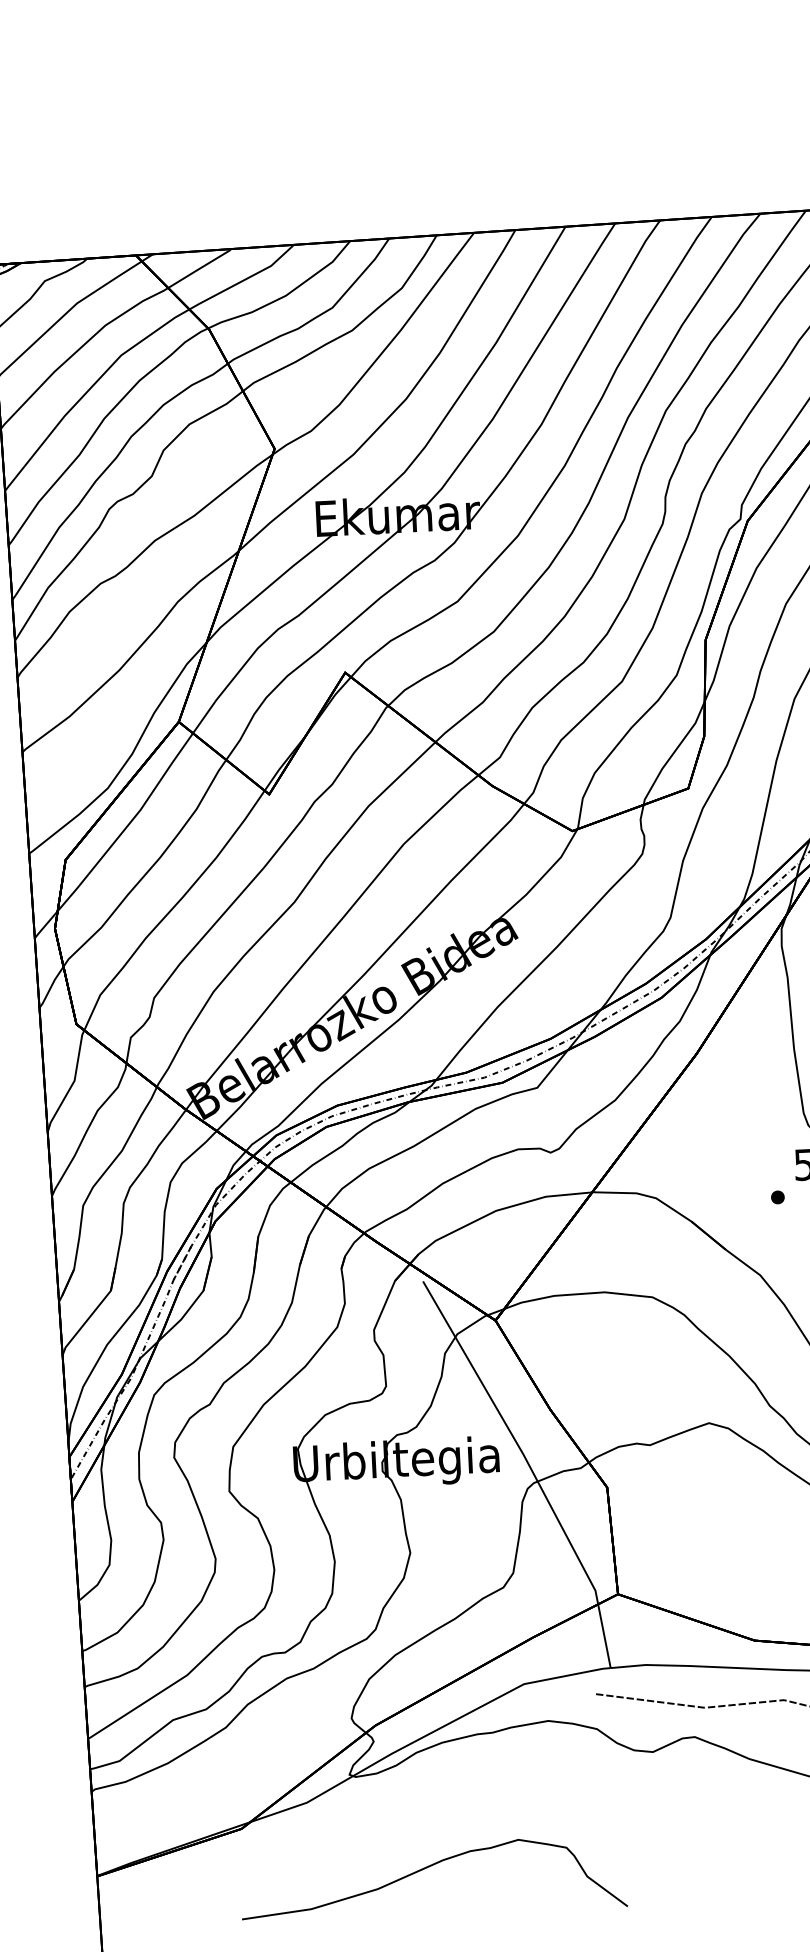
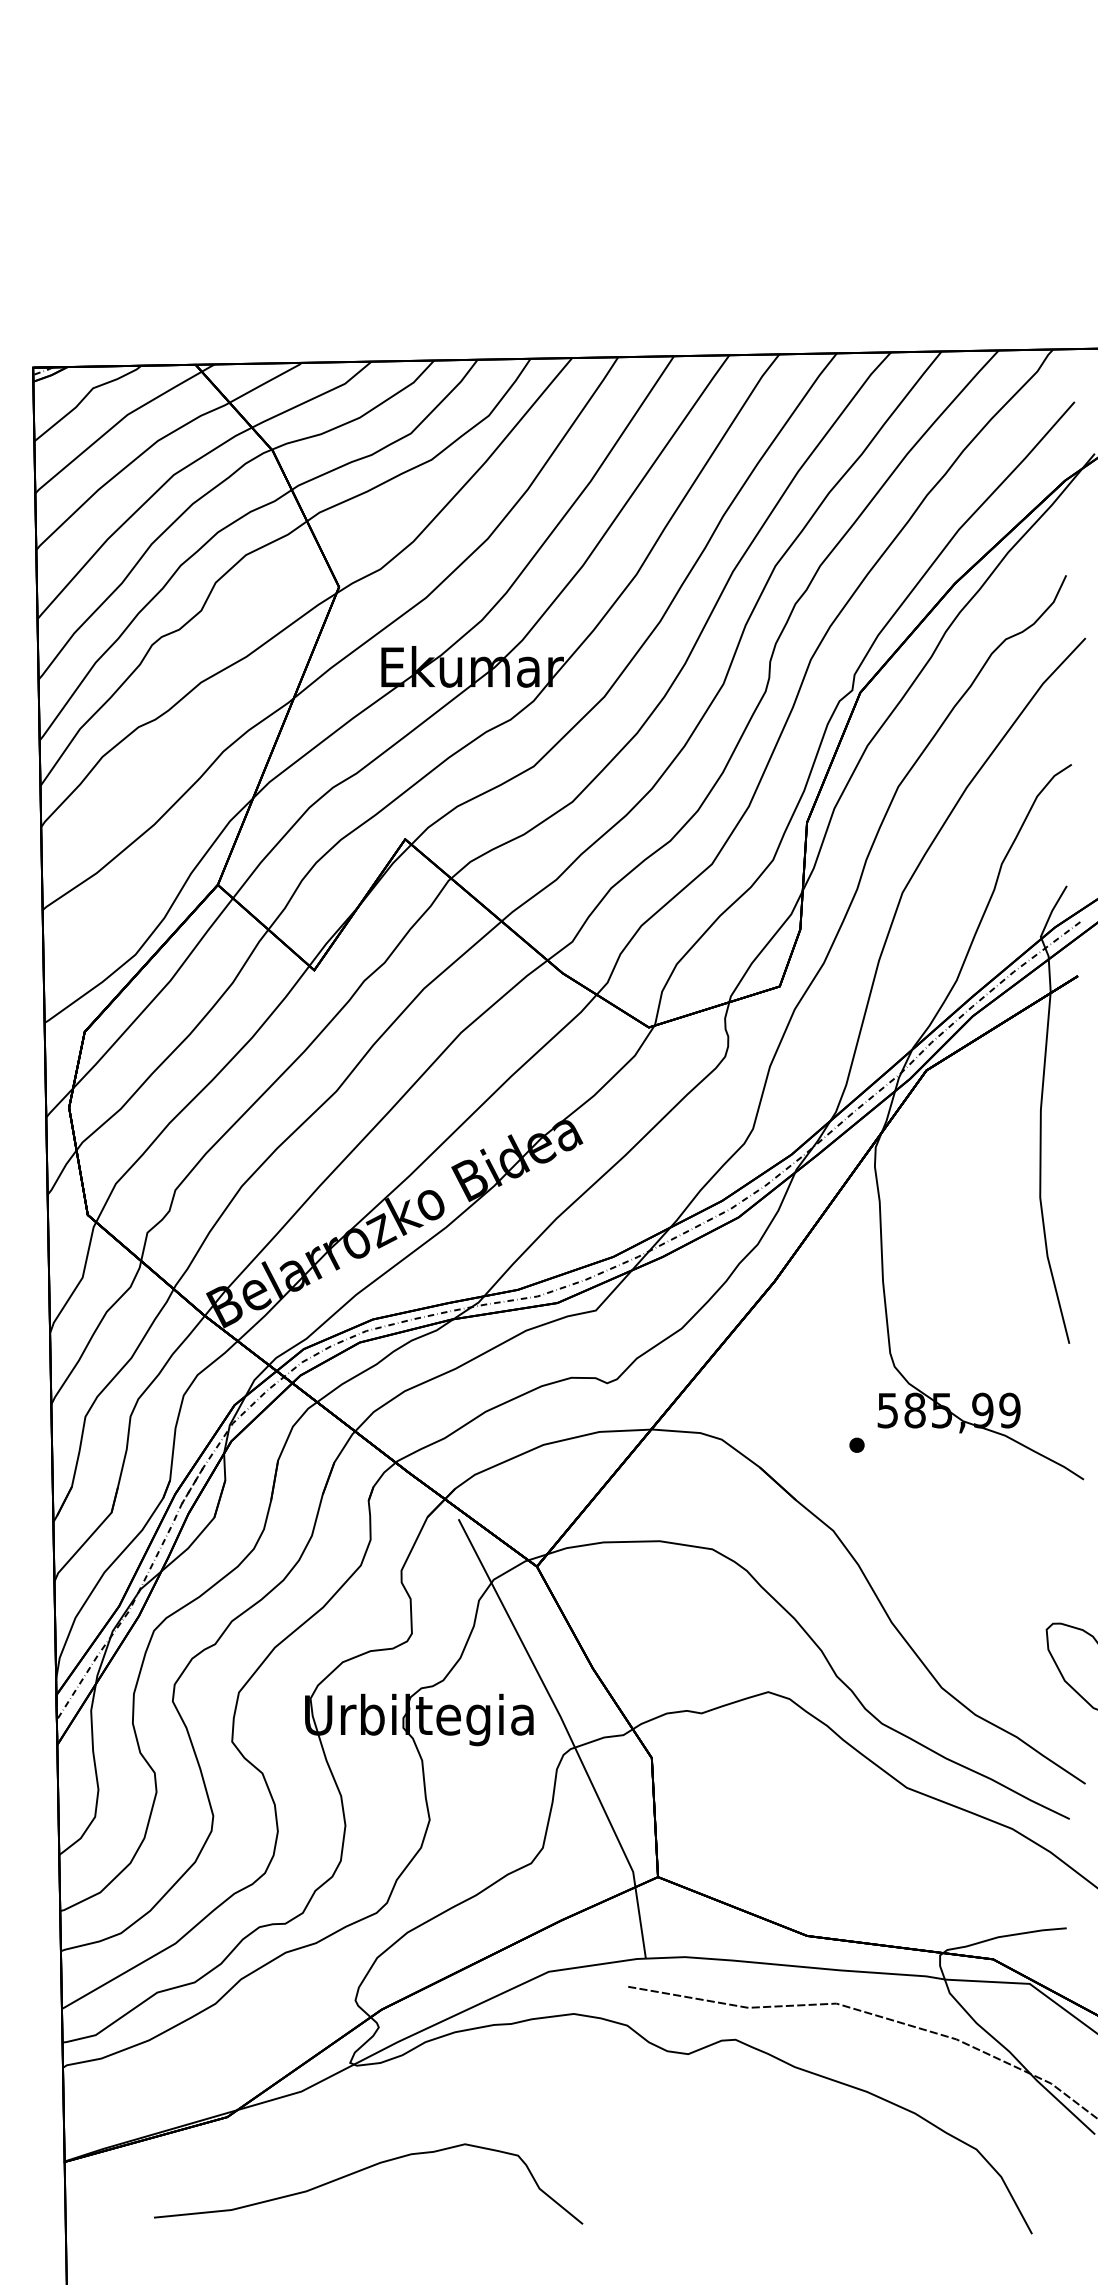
curve: (426, 1868) -> (361, 2171), moved

